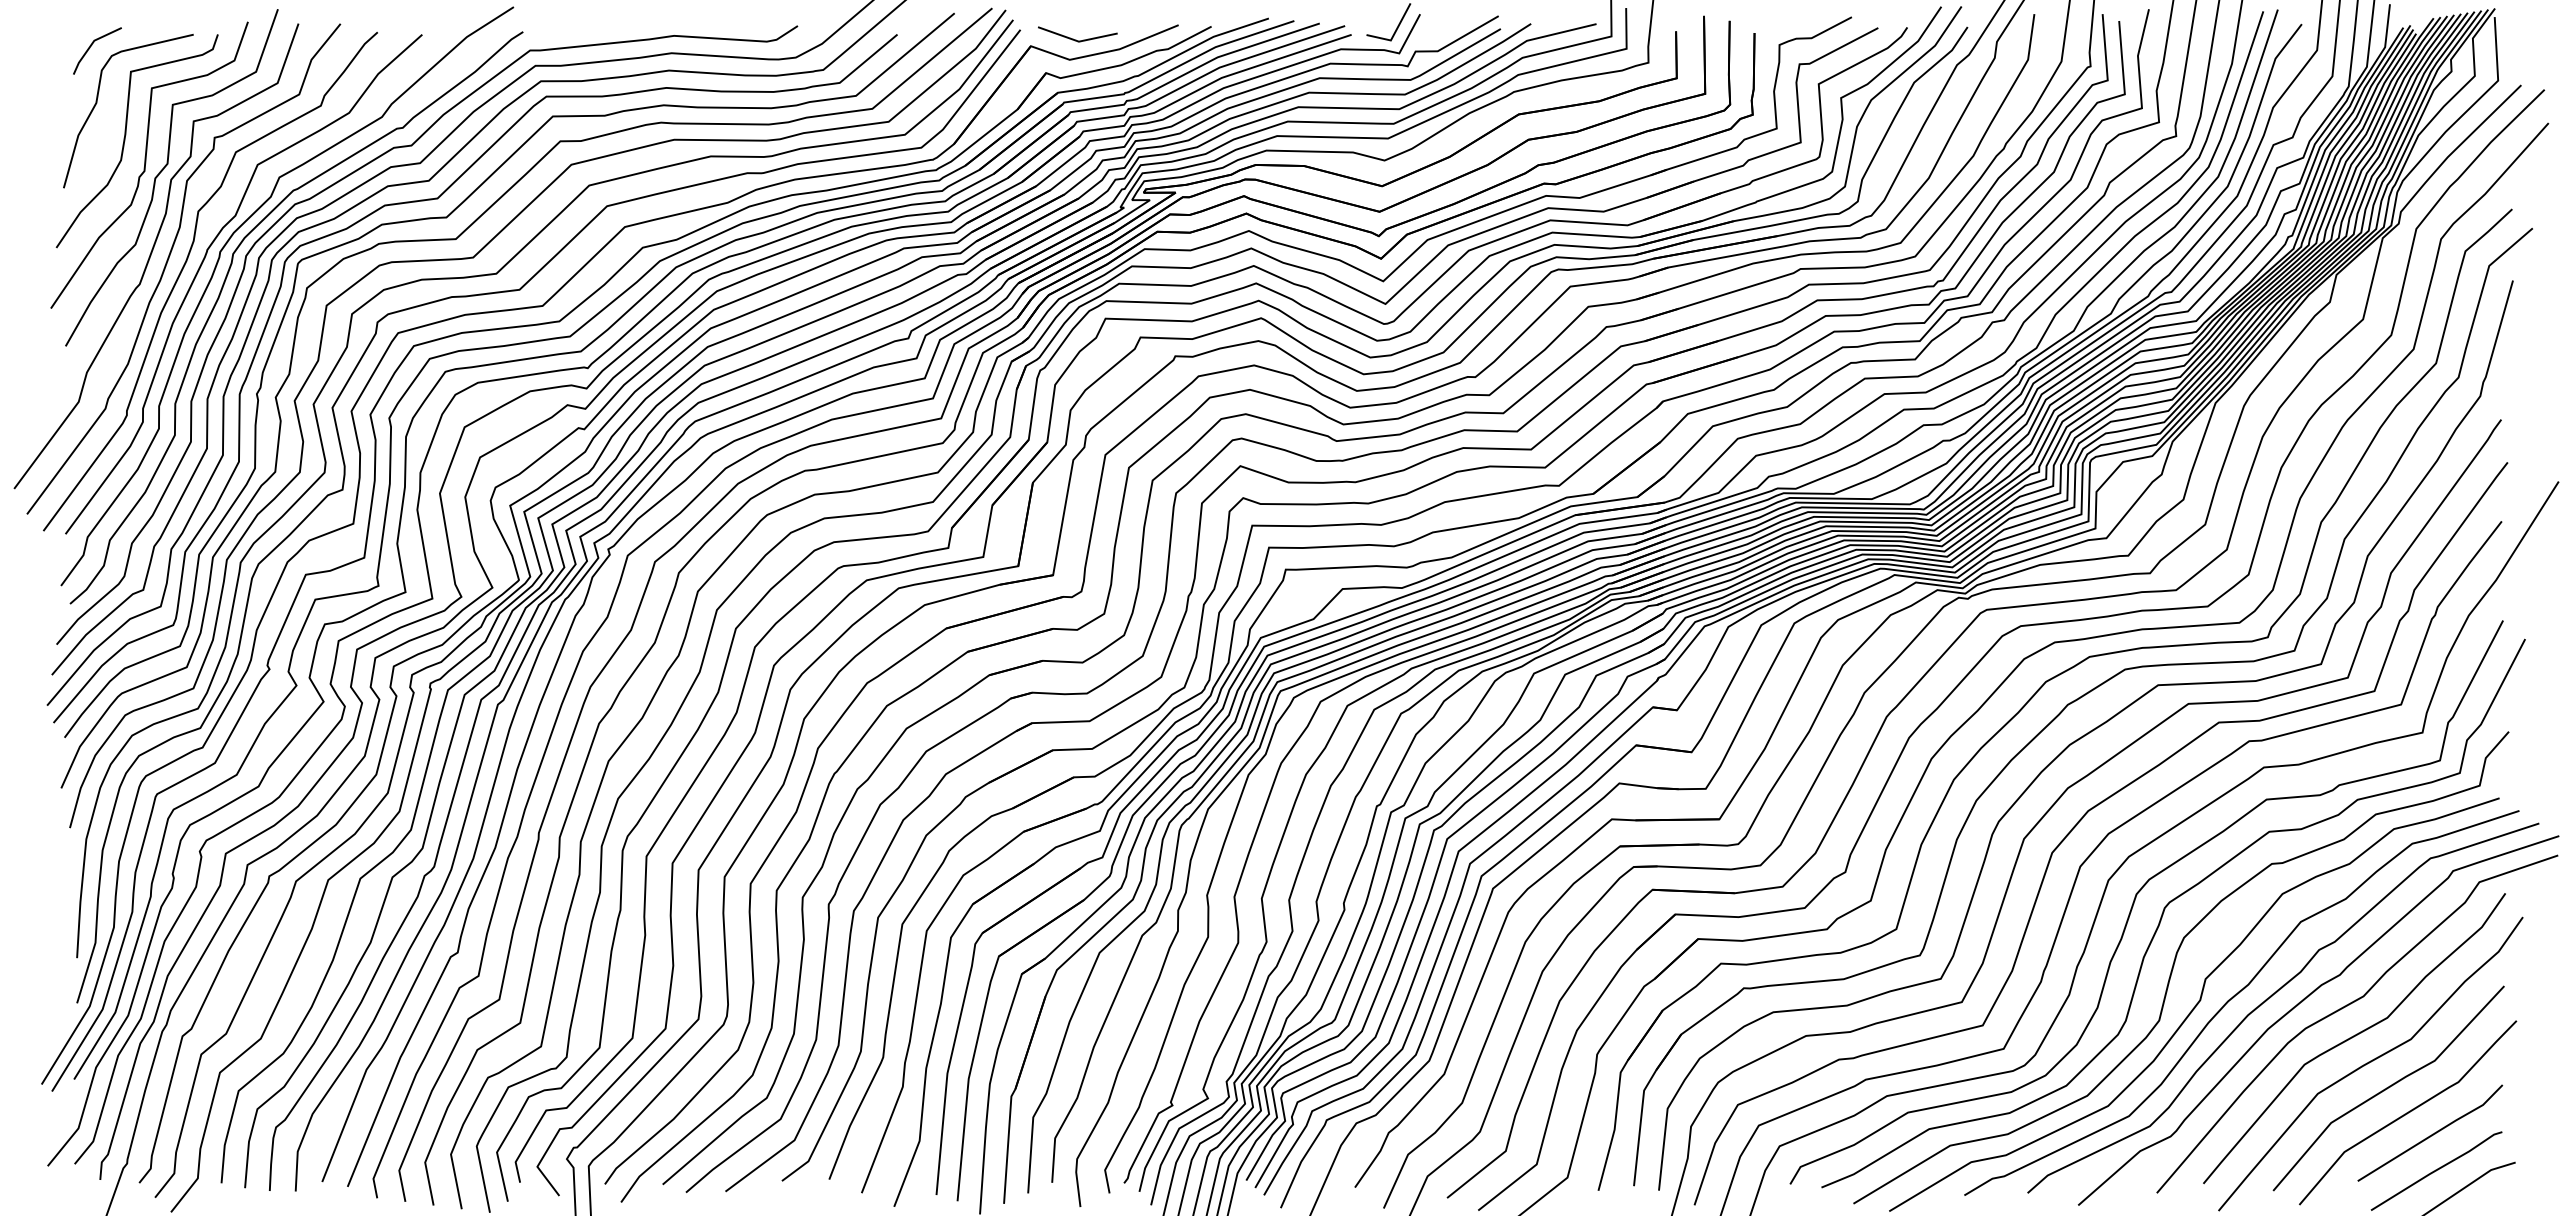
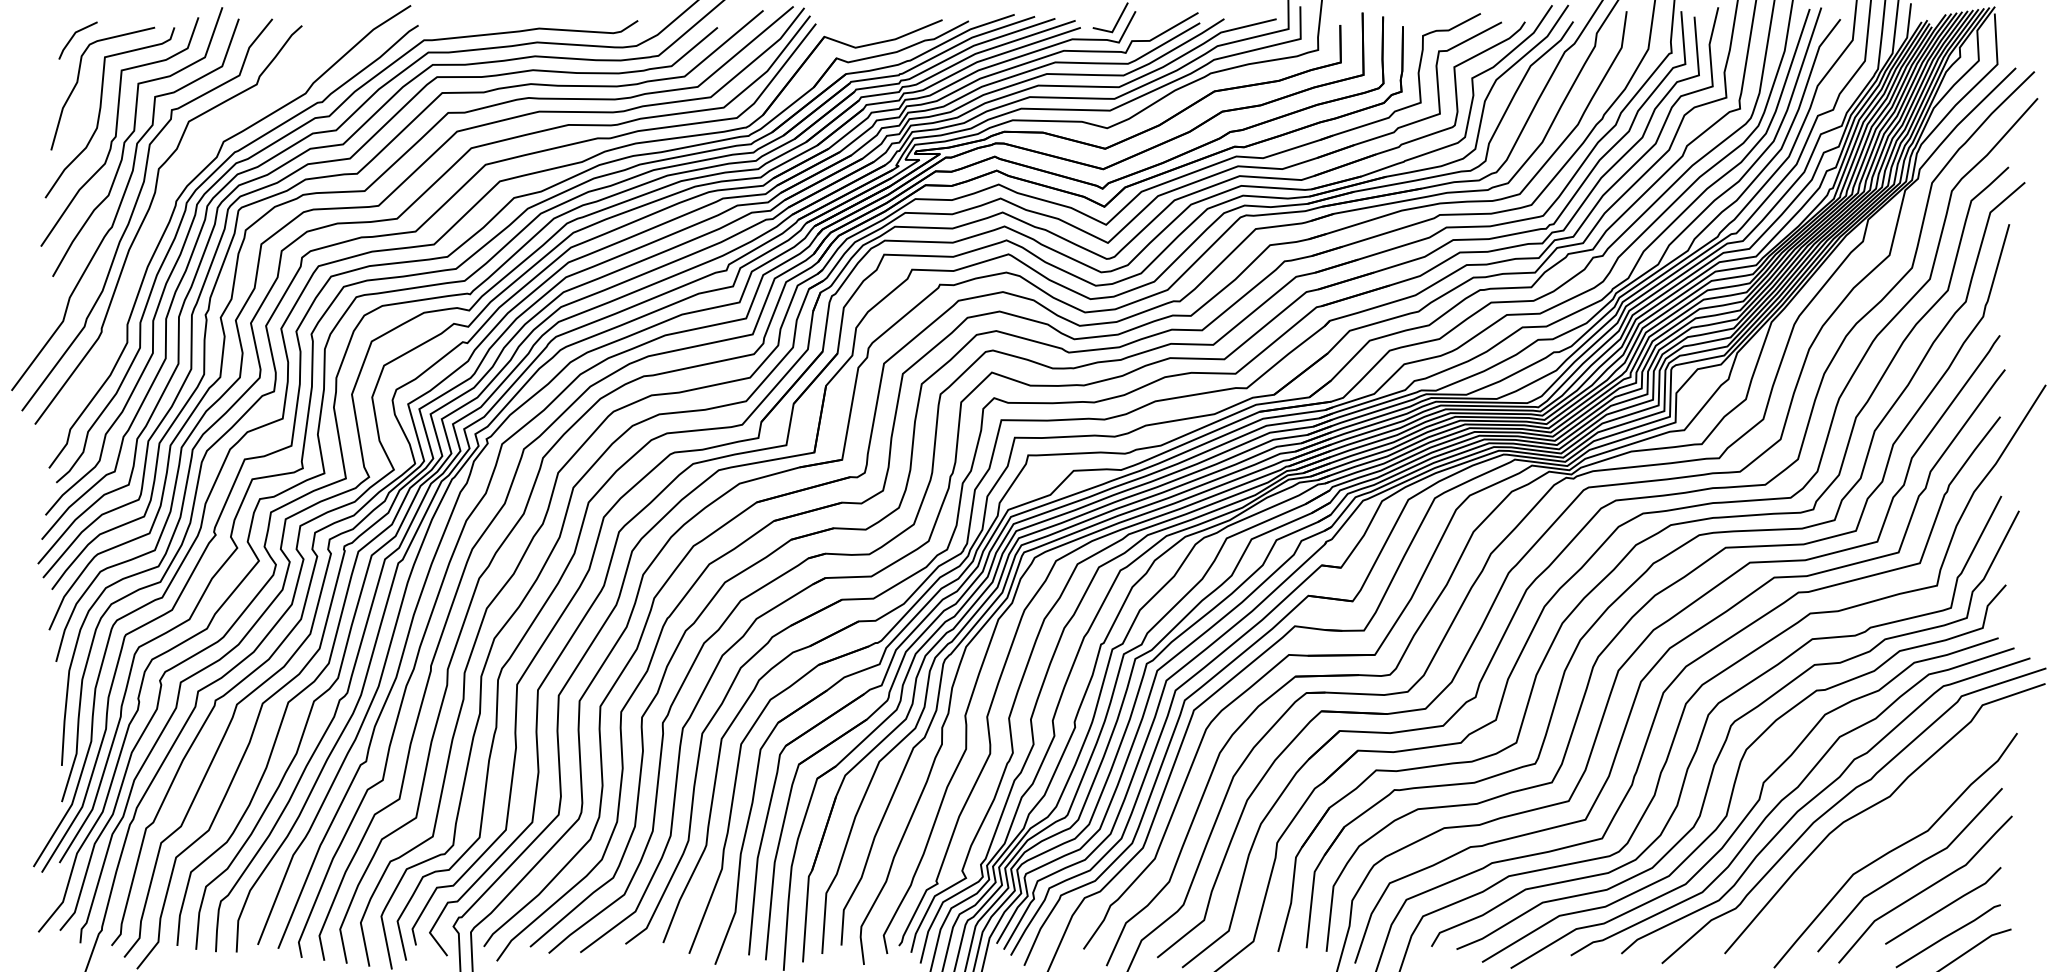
line: (1076, 39) -> (860, 31), removed
curve: (202, 264) -> (162, 211), removed
curve: (2354, 1037) -> (1882, 829), removed

